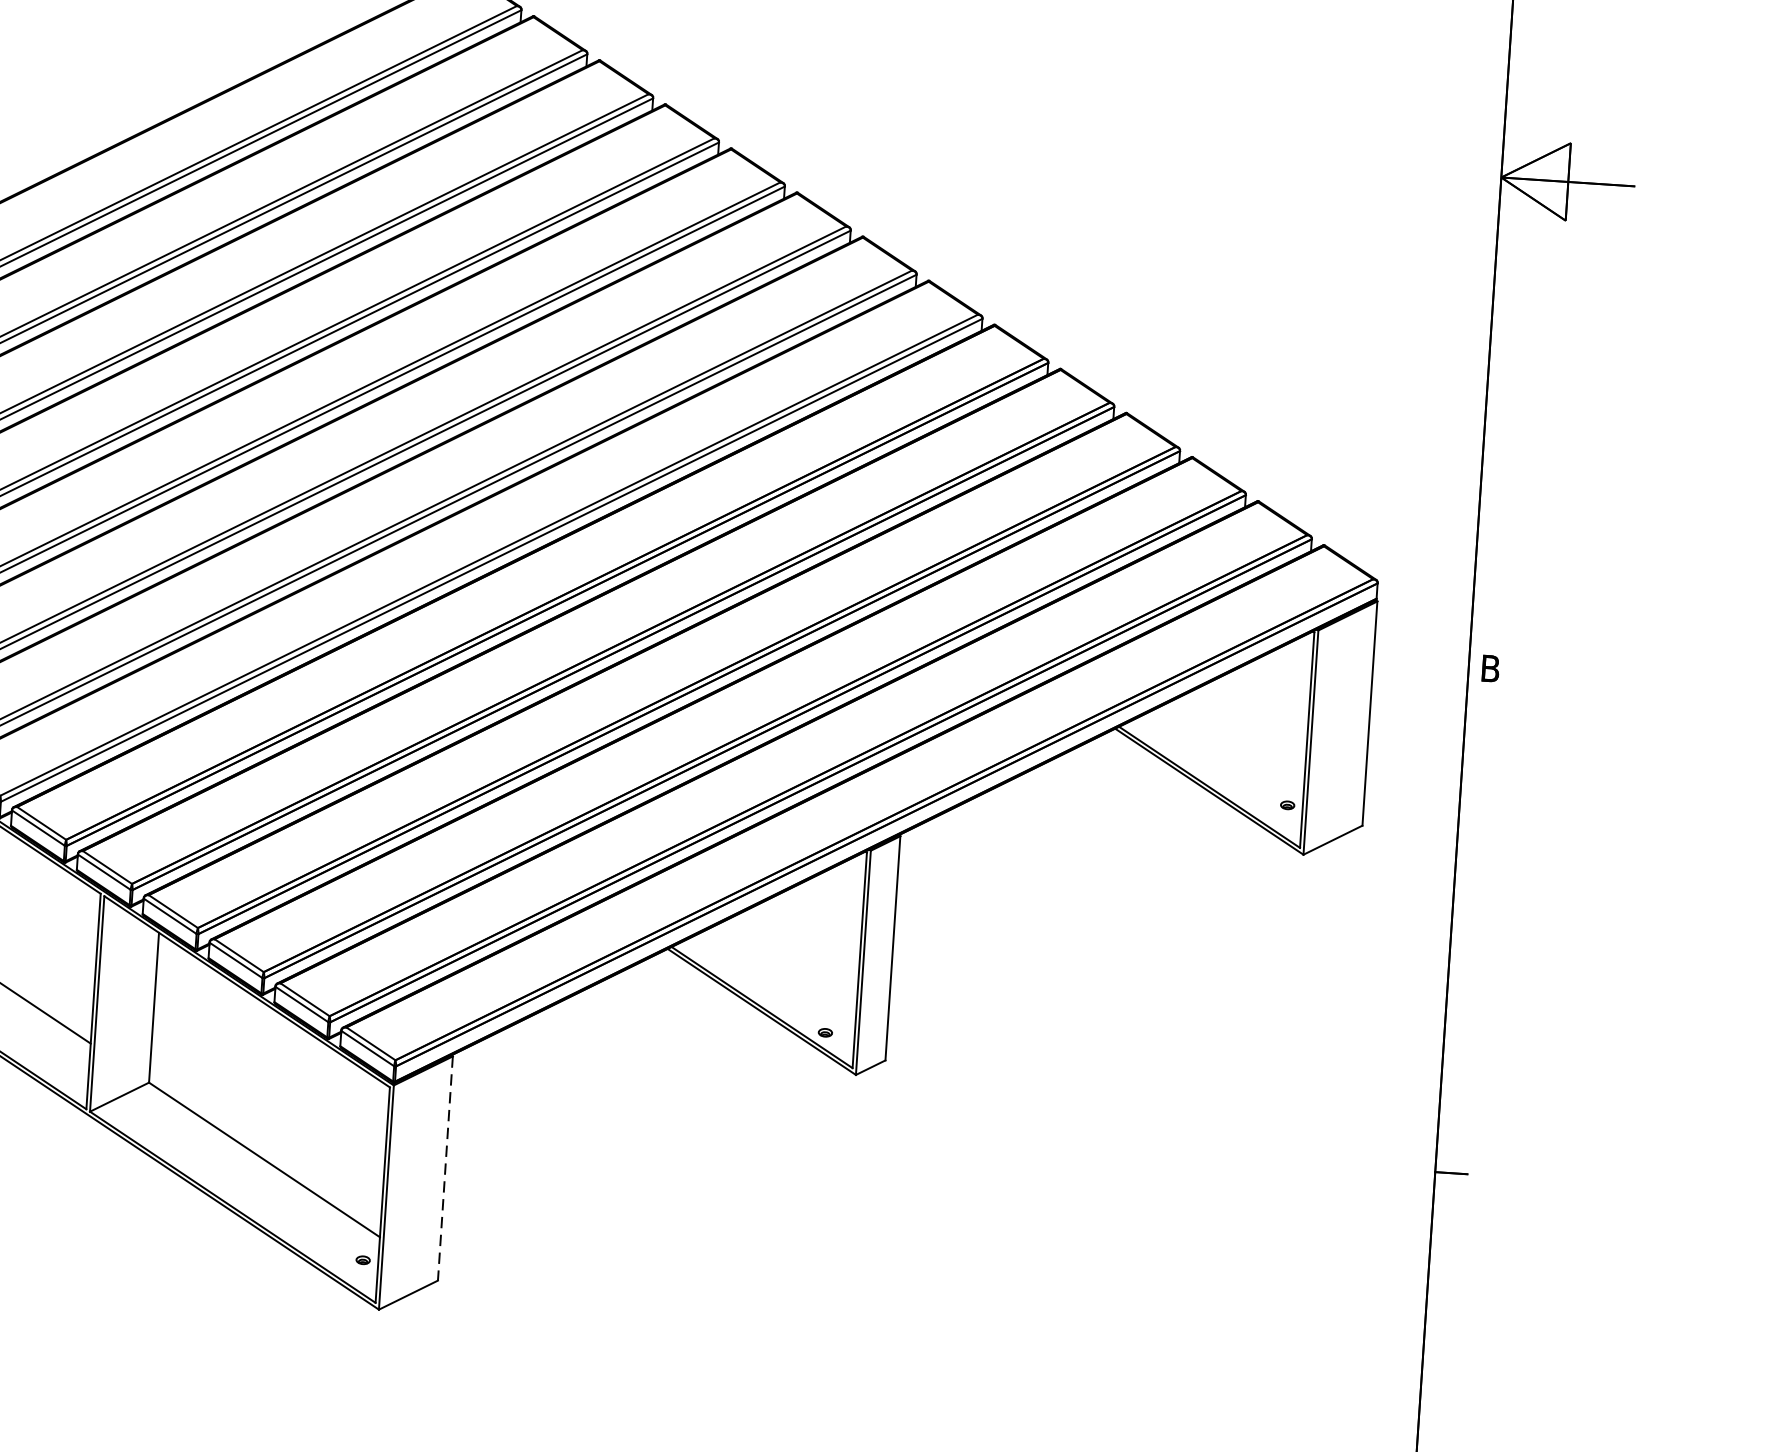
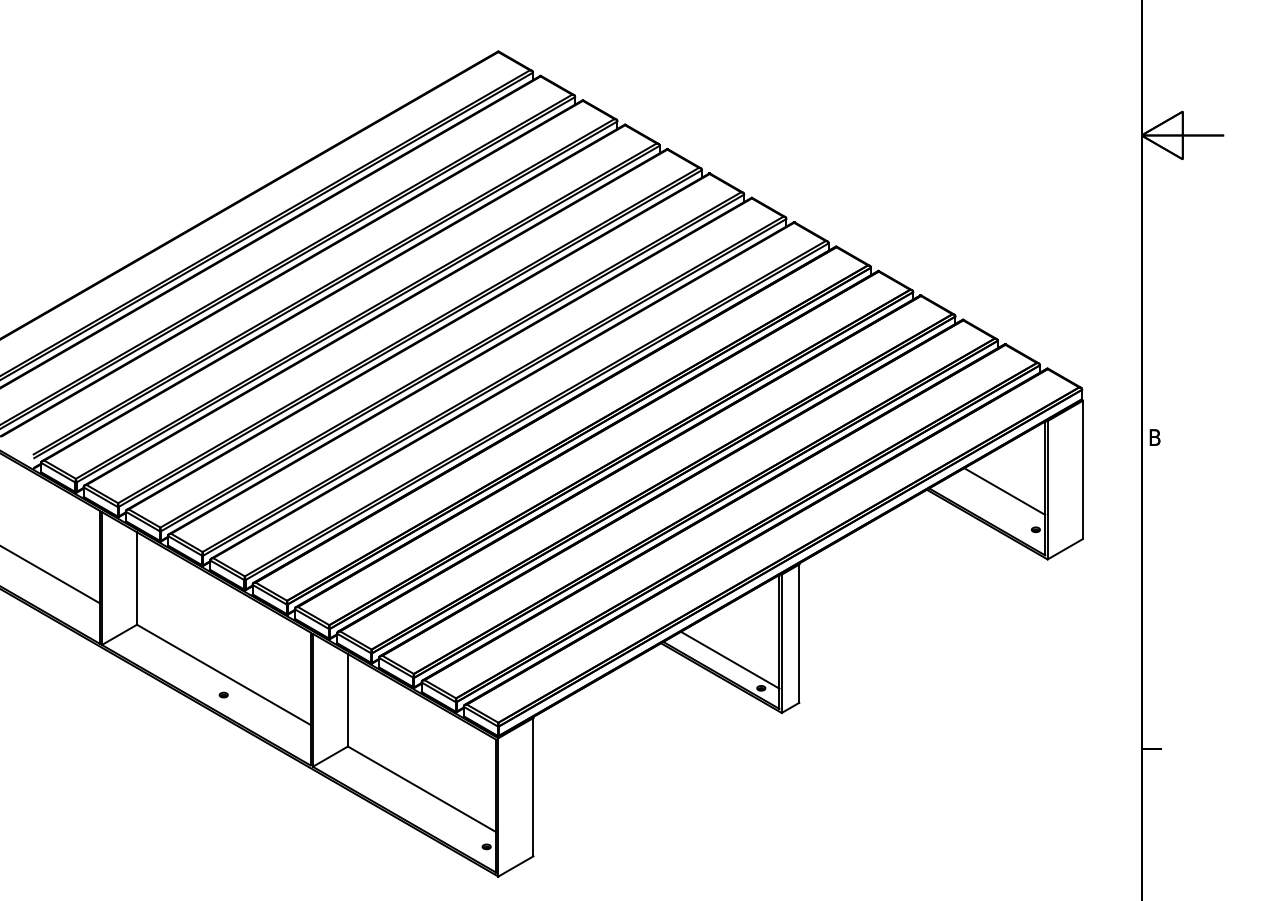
line: (1240, 739) -> (1004, 491), added
line: (776, 982) -> (729, 659), added
line: (445, 1169) -> (533, 787), dashed -> solid

